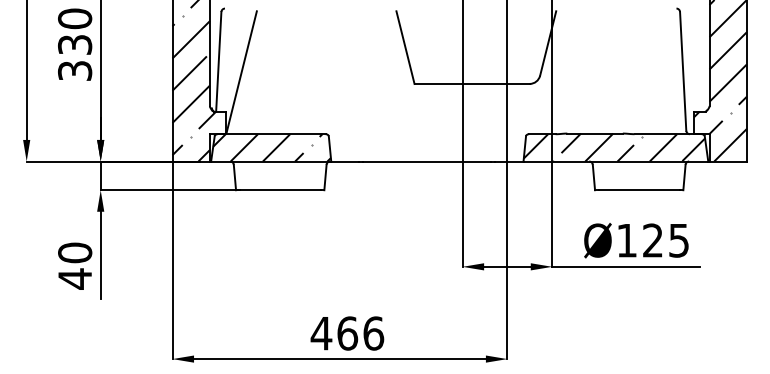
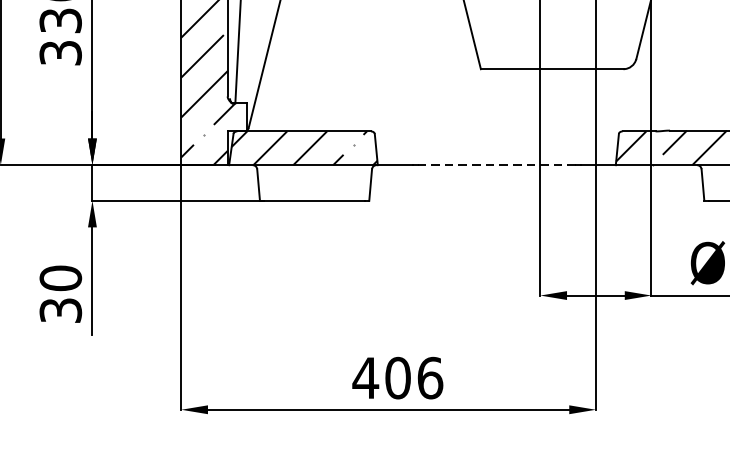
line: (427, 161) -> (496, 165), solid -> dashed
text: (75, 278) -> (61, 310), 40 -> 30
text: (347, 333) -> (397, 378), 466 -> 406

